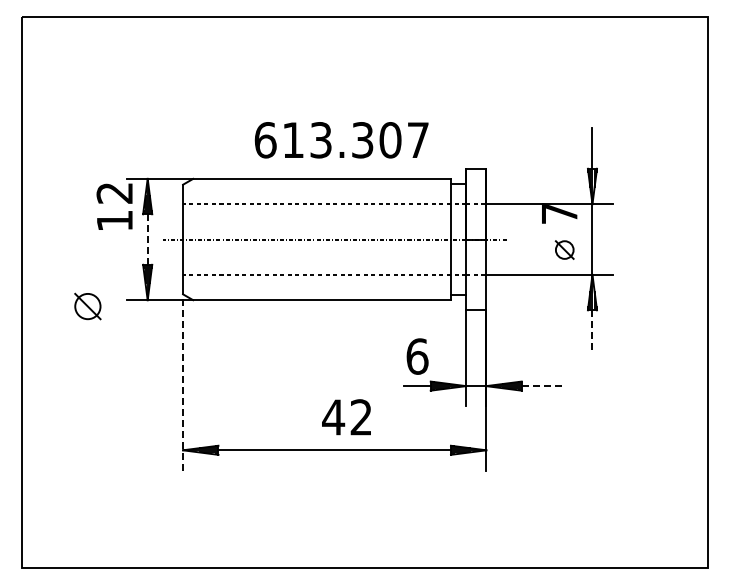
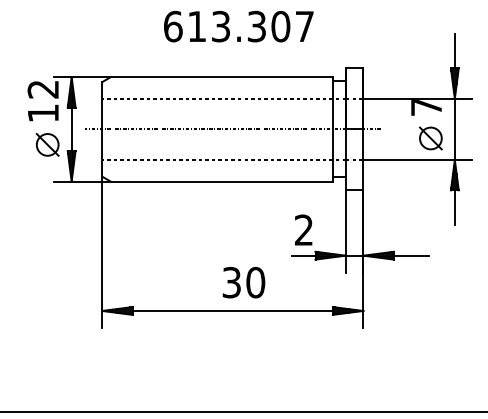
text: (341, 140) -> (238, 26), moved
line: (147, 239) -> (71, 129), dashed -> solid
part: (564, 249) -> (430, 137), size x1.43
part: (87, 306) -> (47, 144), moved
line: (592, 331) -> (454, 208), dashed -> solid
text: (417, 356) -> (304, 230), 6 -> 2
line: (183, 381) -> (102, 251), dashed -> solid
line: (542, 386) -> (411, 256), dashed -> solid
text: (347, 417) -> (243, 282), 42 -> 30

